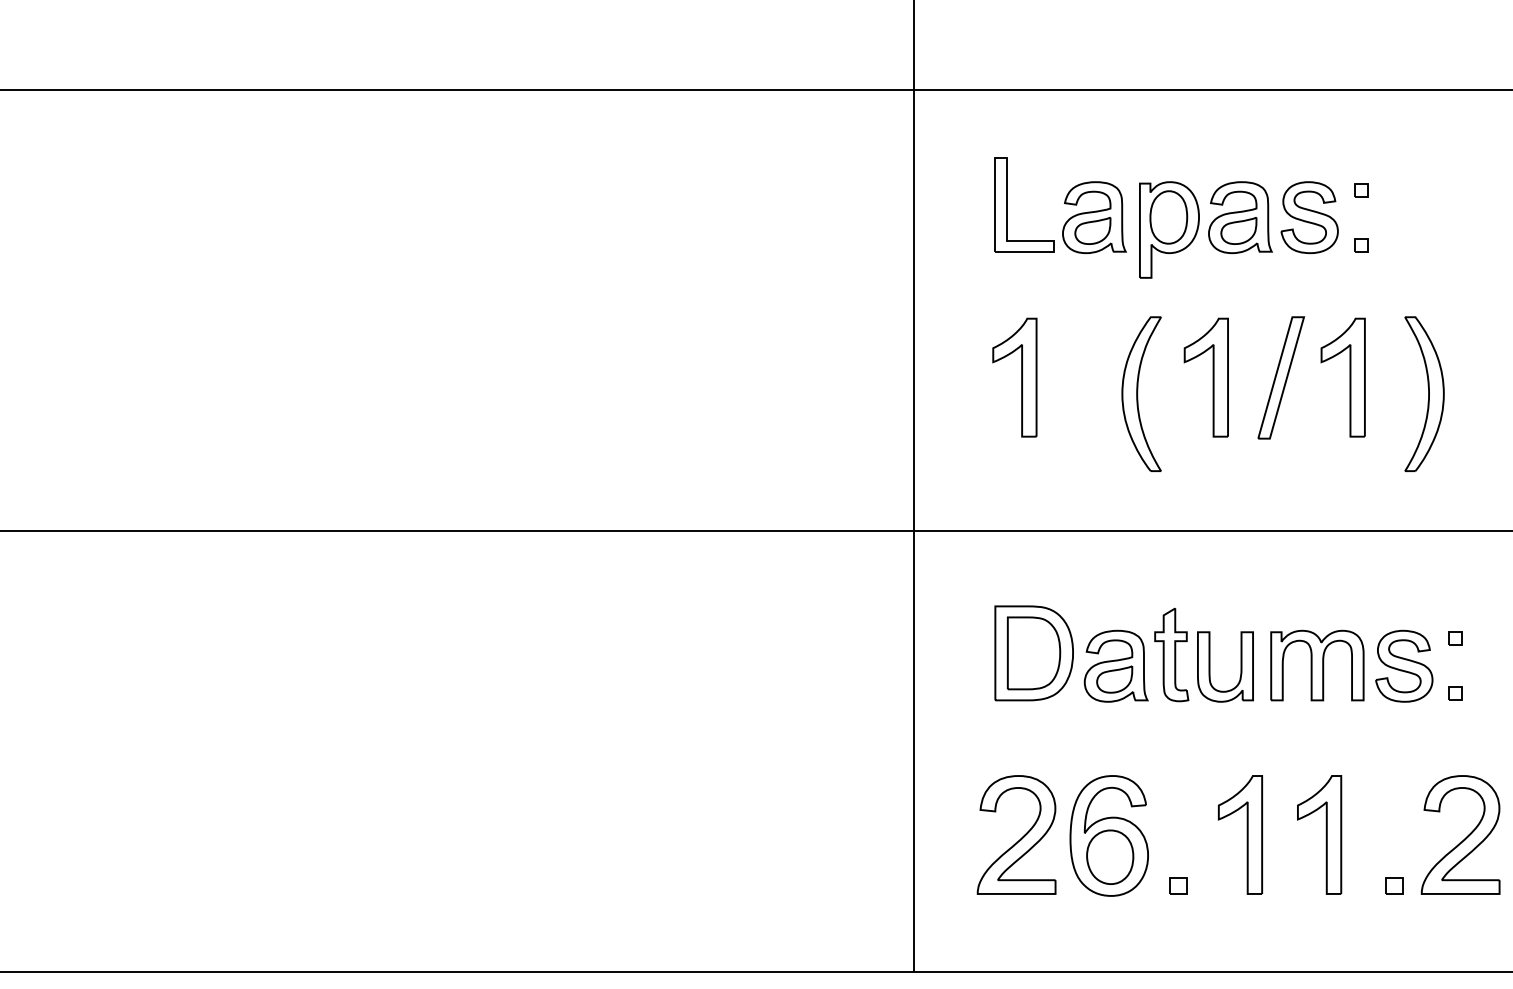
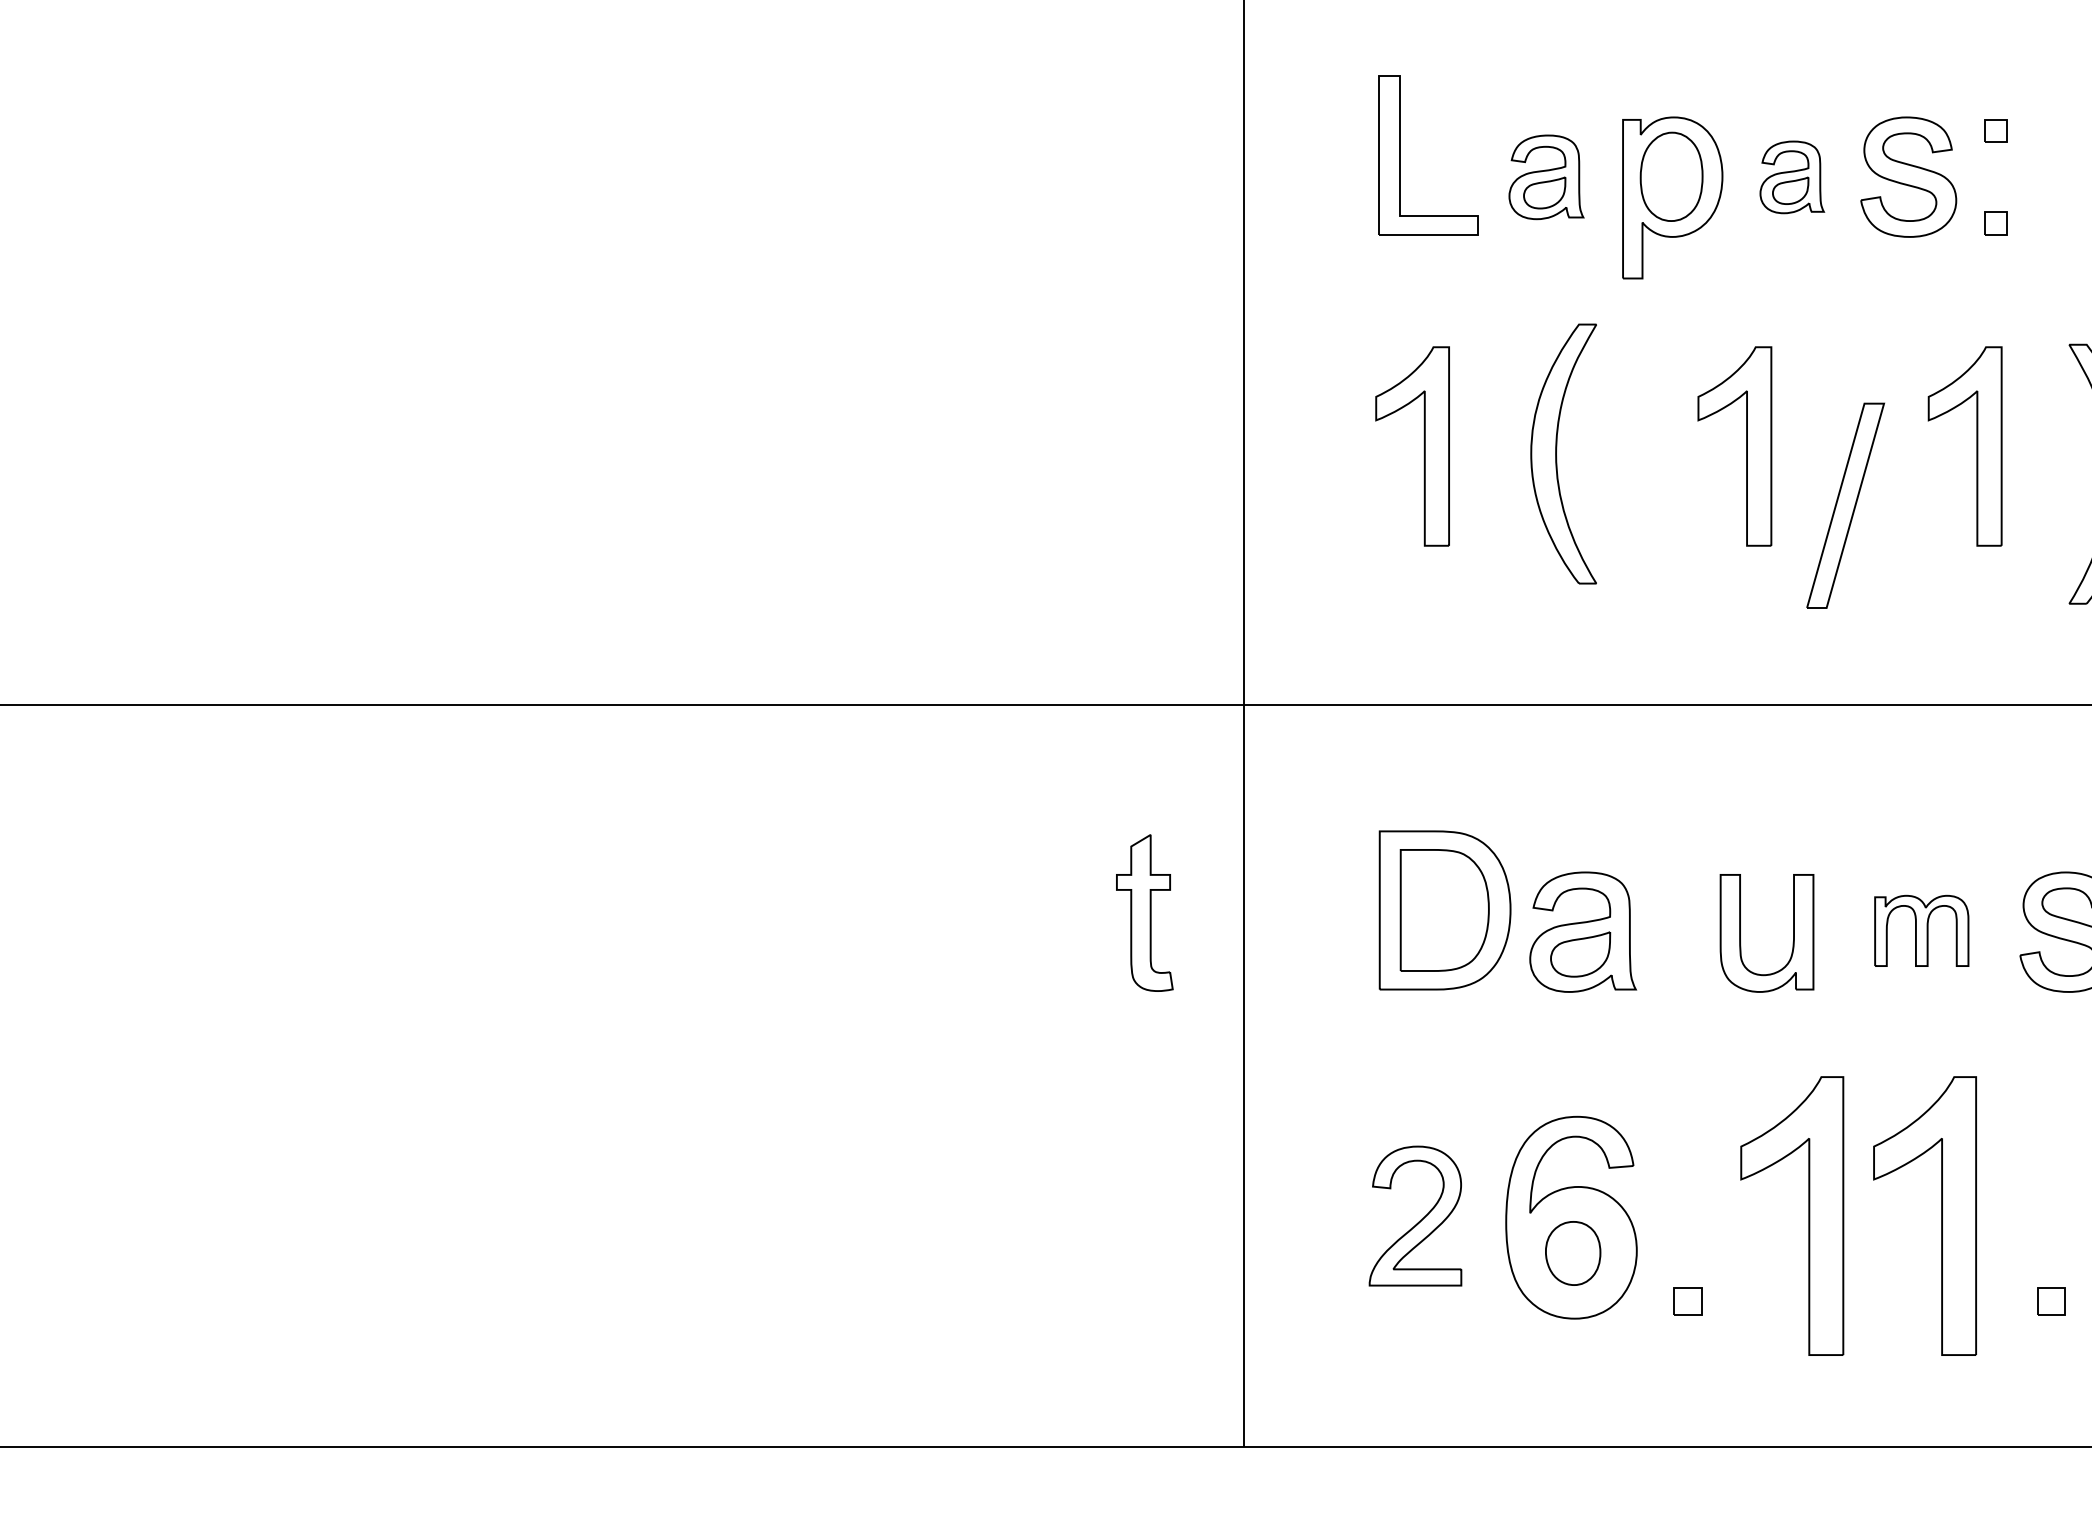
part: (1094, 217) -> (1546, 176), size x0.7
part: (1240, 217) -> (1792, 176), size x0.6
part: (1281, 377) -> (1846, 505), moved
part: (1141, 393) -> (1563, 452), moved
part: (1171, 654) -> (1144, 912), moved
part: (1317, 665) -> (1921, 930), size x0.6
part: (1016, 834) -> (1415, 1215), size x0.7
part: (1240, 834) -> (1792, 1215), size x1.4
part: (1319, 834) -> (1925, 1215), size x1.4
part: (1110, 856) -> (1573, 1252), size x0.7

